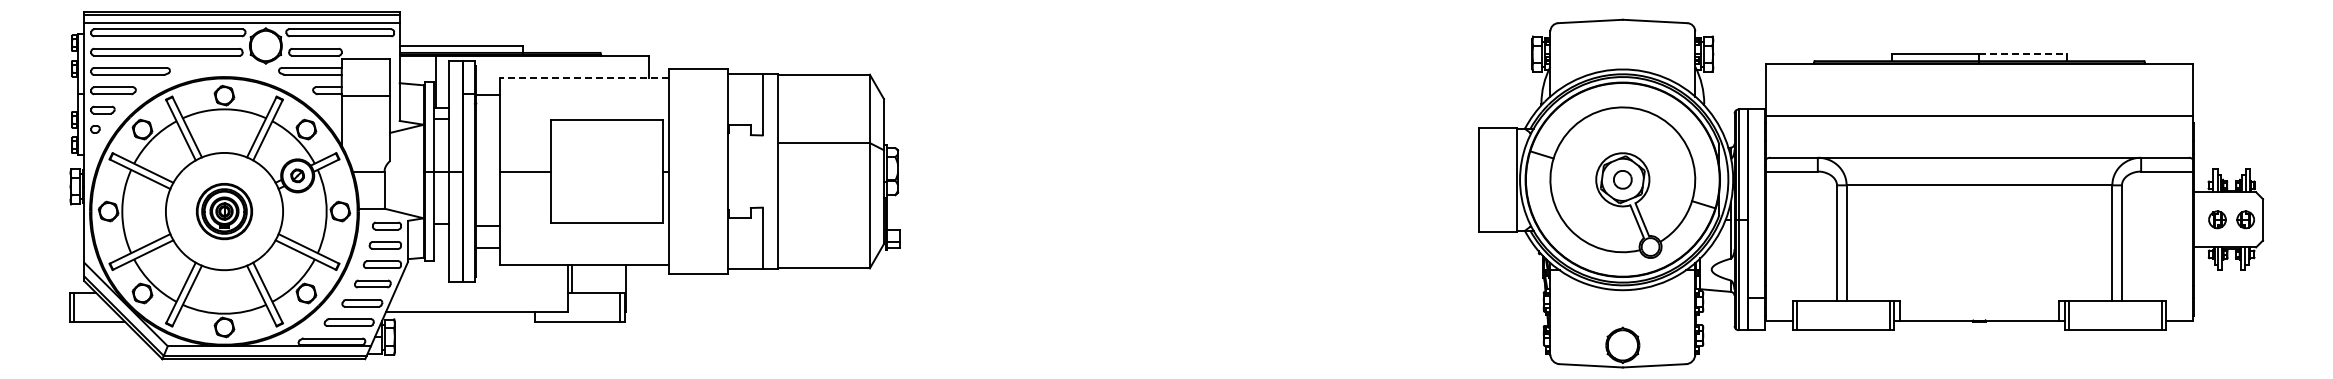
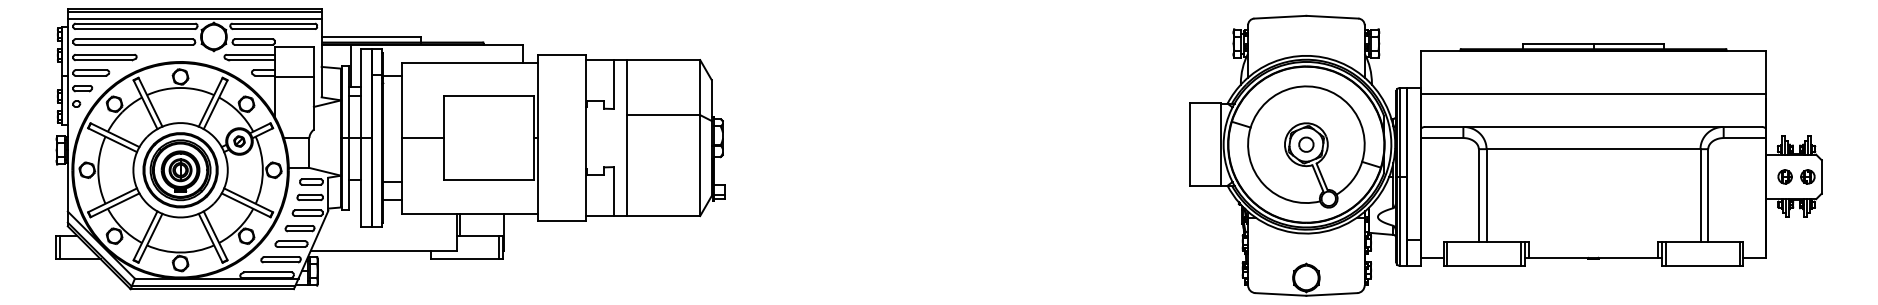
line: (2023, 54) -> (1628, 43), dashed -> solid
line: (584, 77) -> (470, 62), dashed -> solid
part: (224, 211) -> (180, 170), size x1.67

